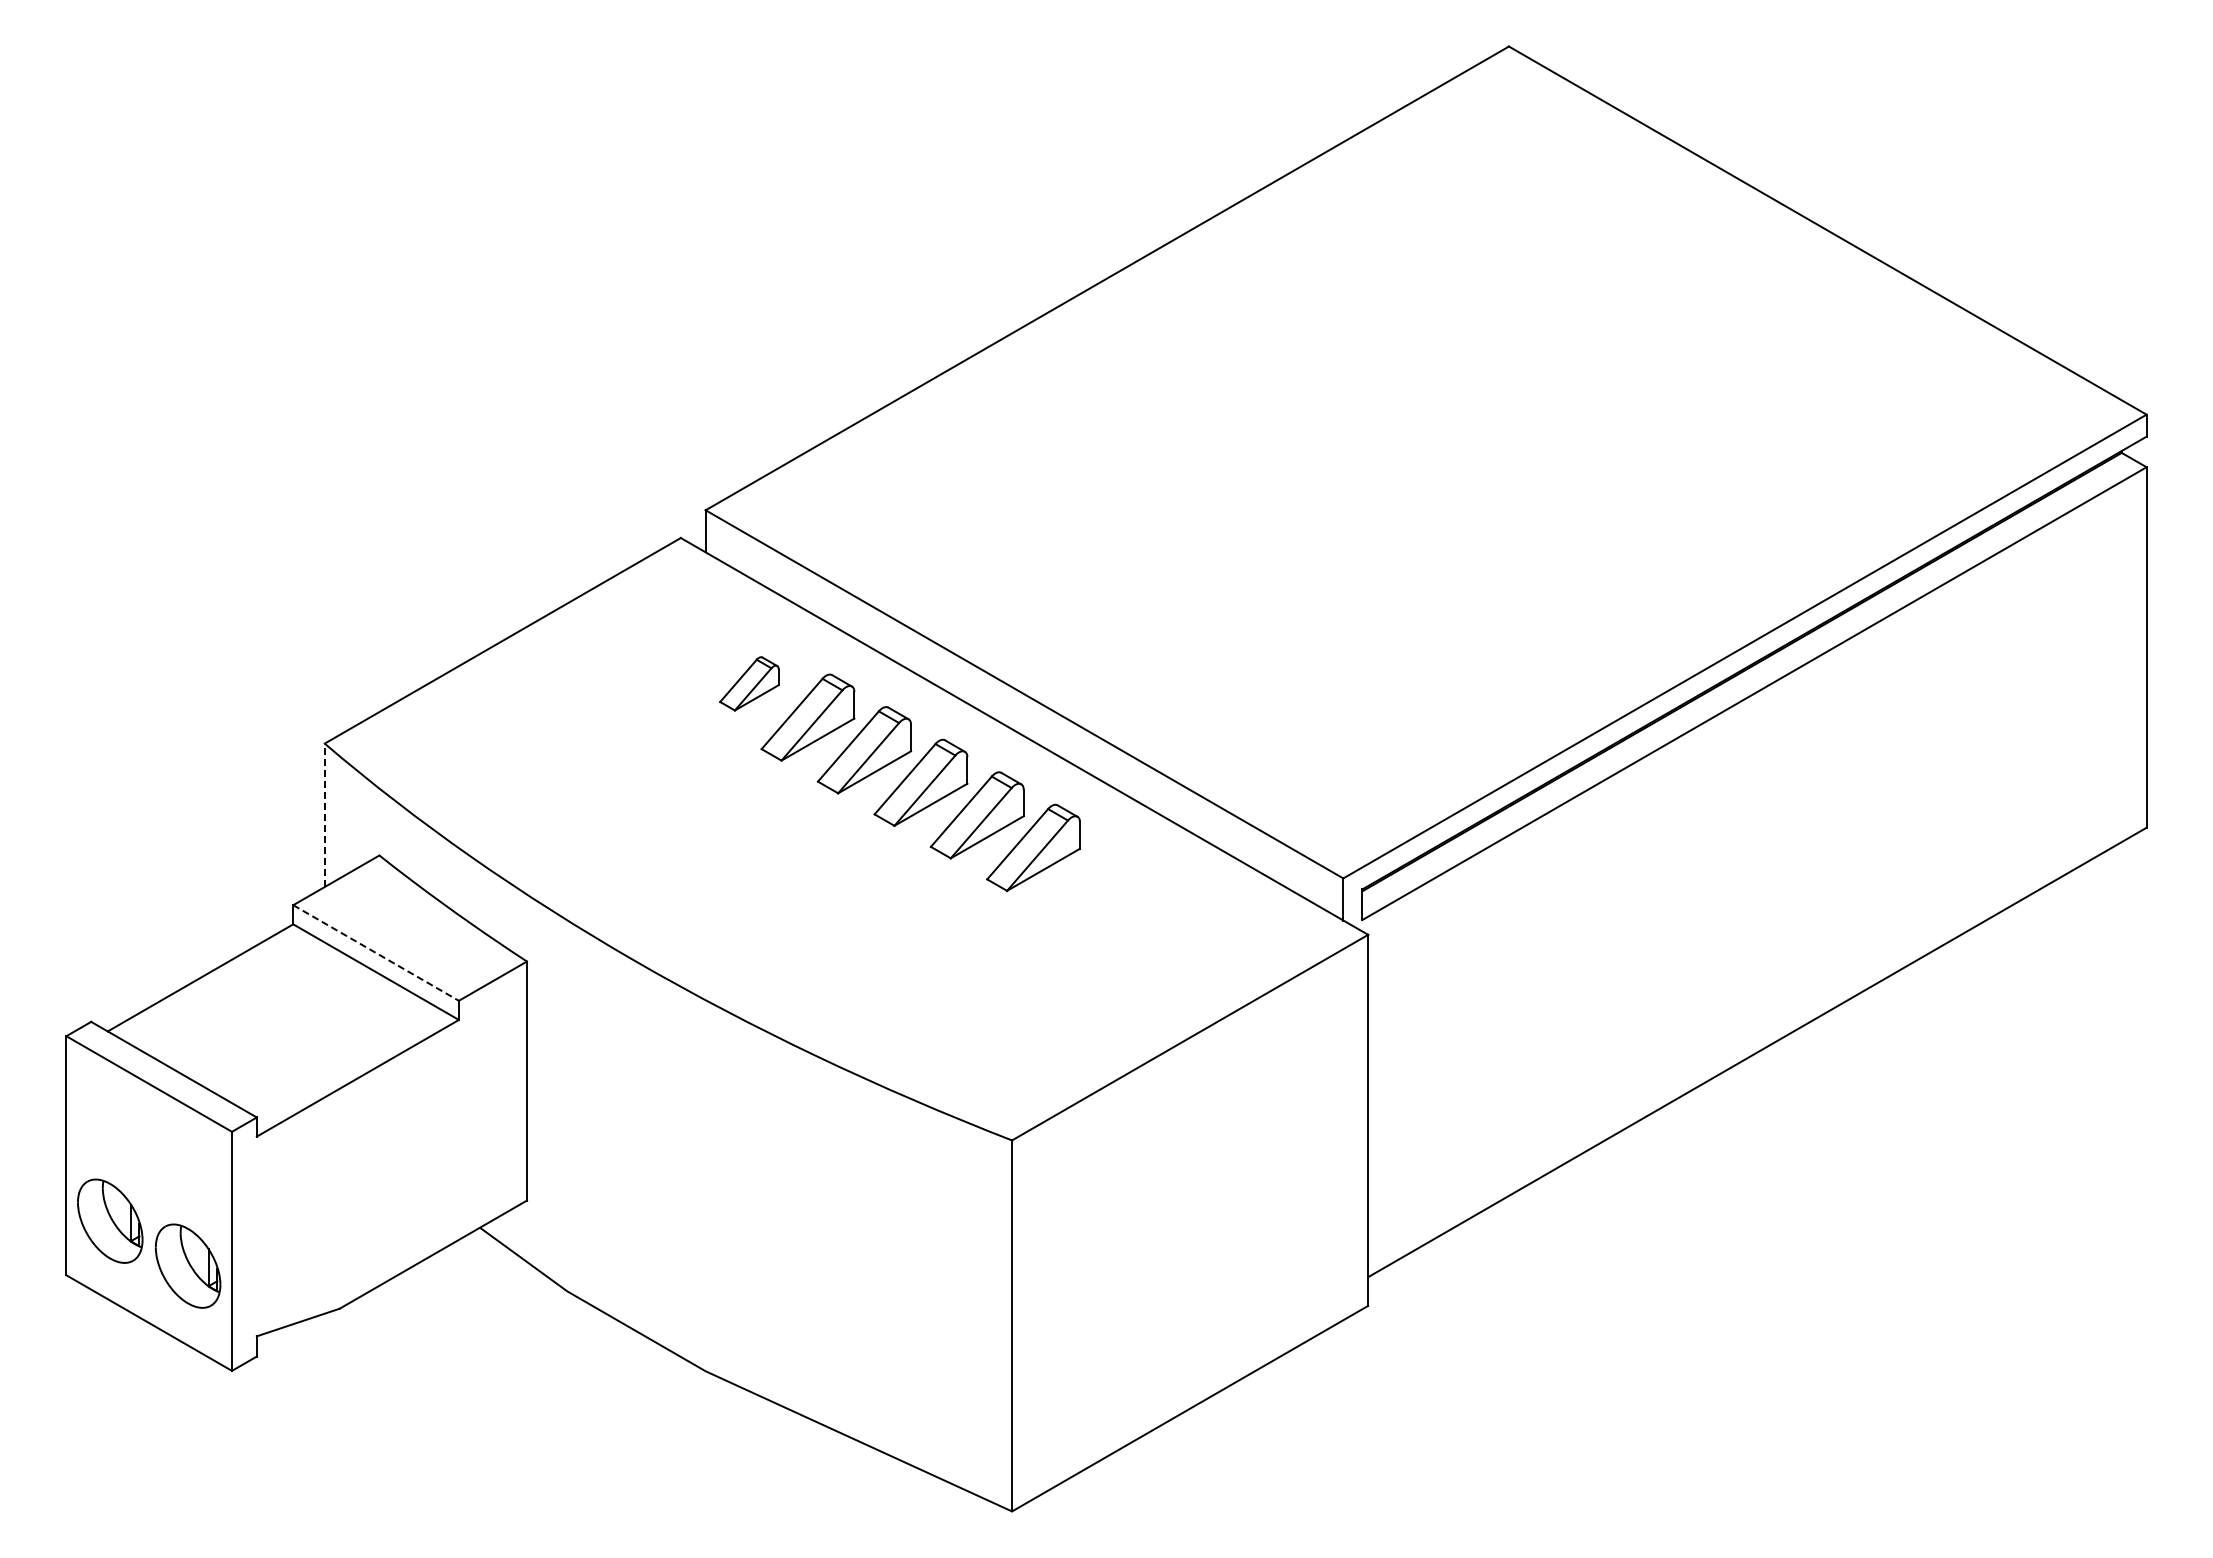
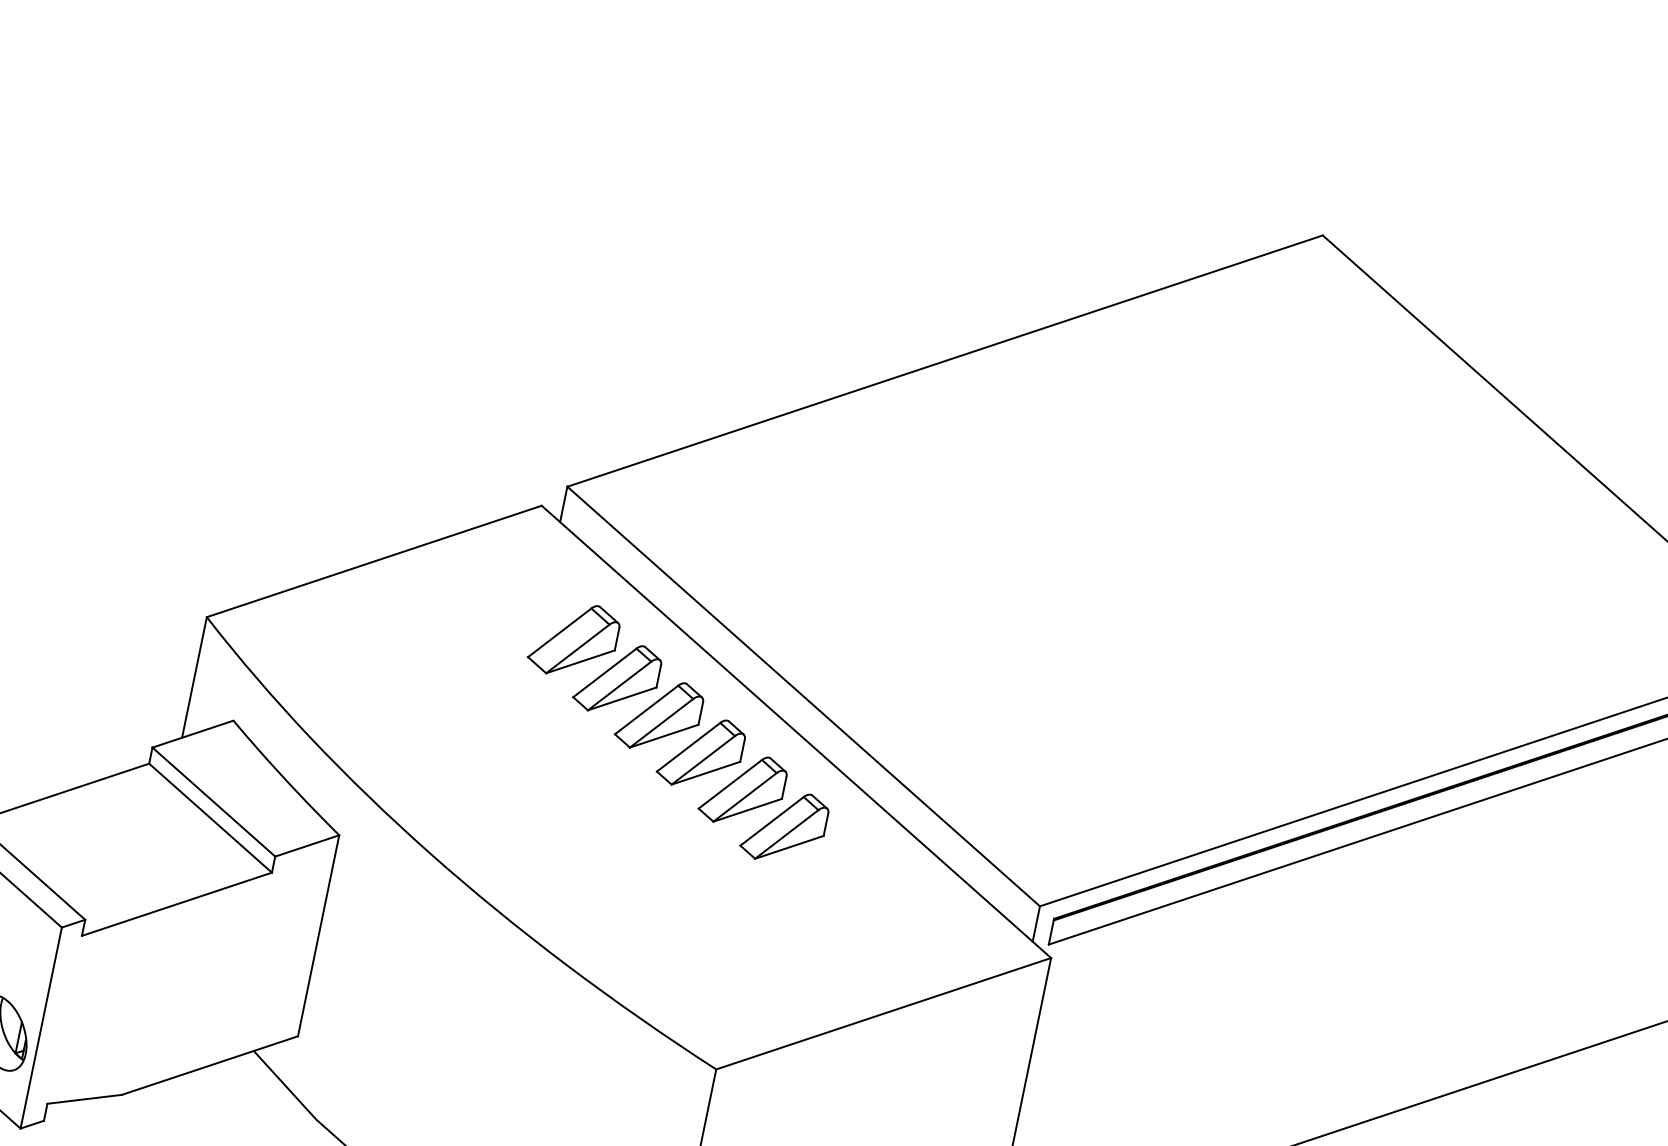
part: (749, 683) -> (574, 639), size x1.67
line: (324, 815) -> (194, 677), dashed -> solid
line: (376, 953) -> (214, 802), dashed -> solid

